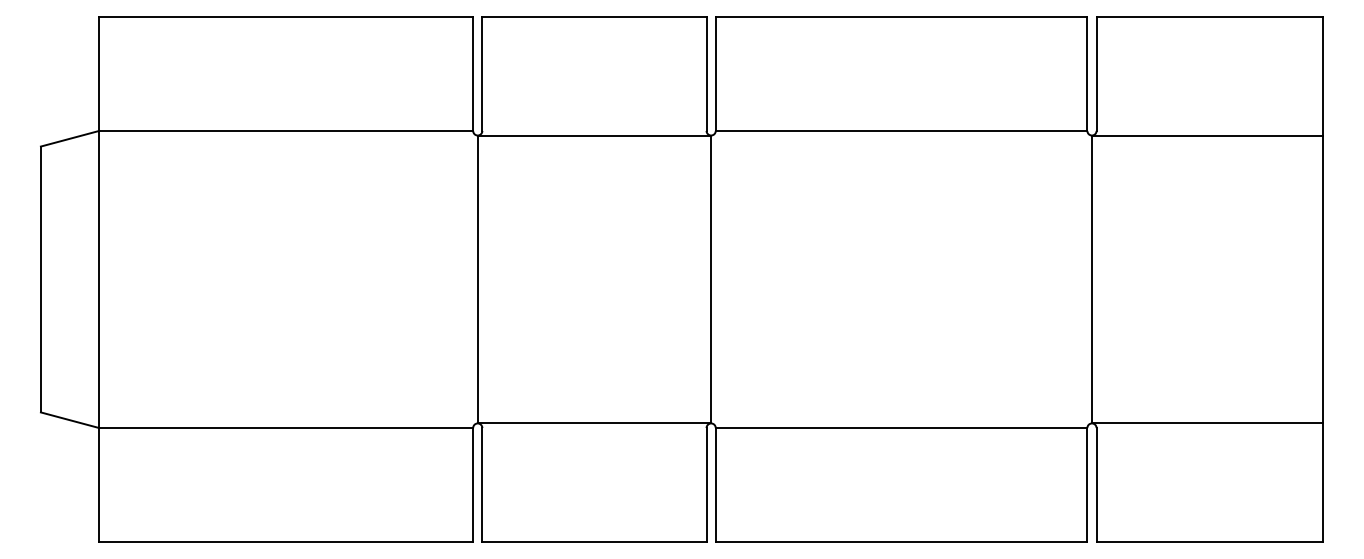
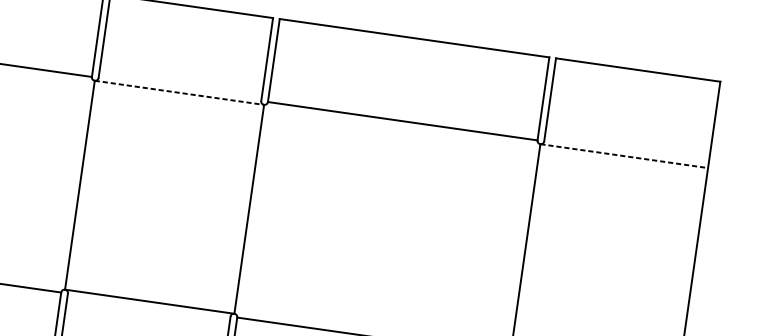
line: (594, 135) -> (179, 92), solid -> dashed
line: (1207, 135) -> (624, 156), solid -> dashed

